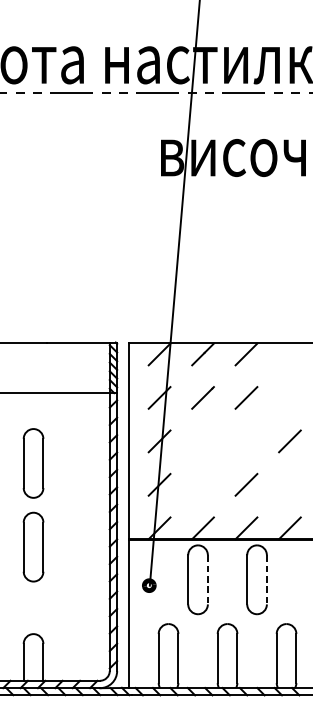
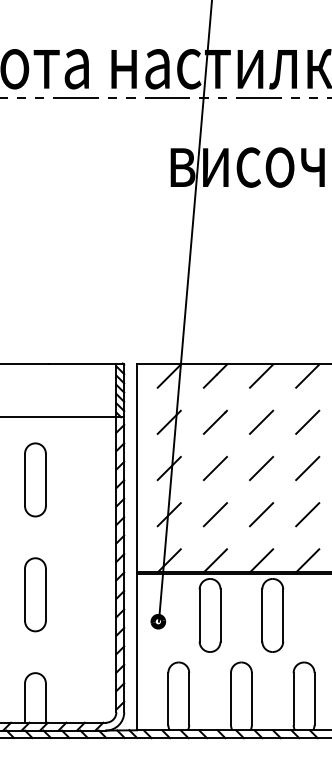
line: (289, 353) -> (307, 375), added
line: (289, 397) -> (307, 421), added
line: (202, 441) -> (214, 468), added
line: (246, 441) -> (261, 468), added
part: (33, 463) -> (35, 479), moved
line: (202, 484) -> (214, 514), added
line: (289, 484) -> (307, 514), added
part: (33, 546) -> (35, 594), moved
line: (207, 579) -> (220, 615), dashed -> solid
line: (267, 579) -> (283, 615), dashed -> solid

